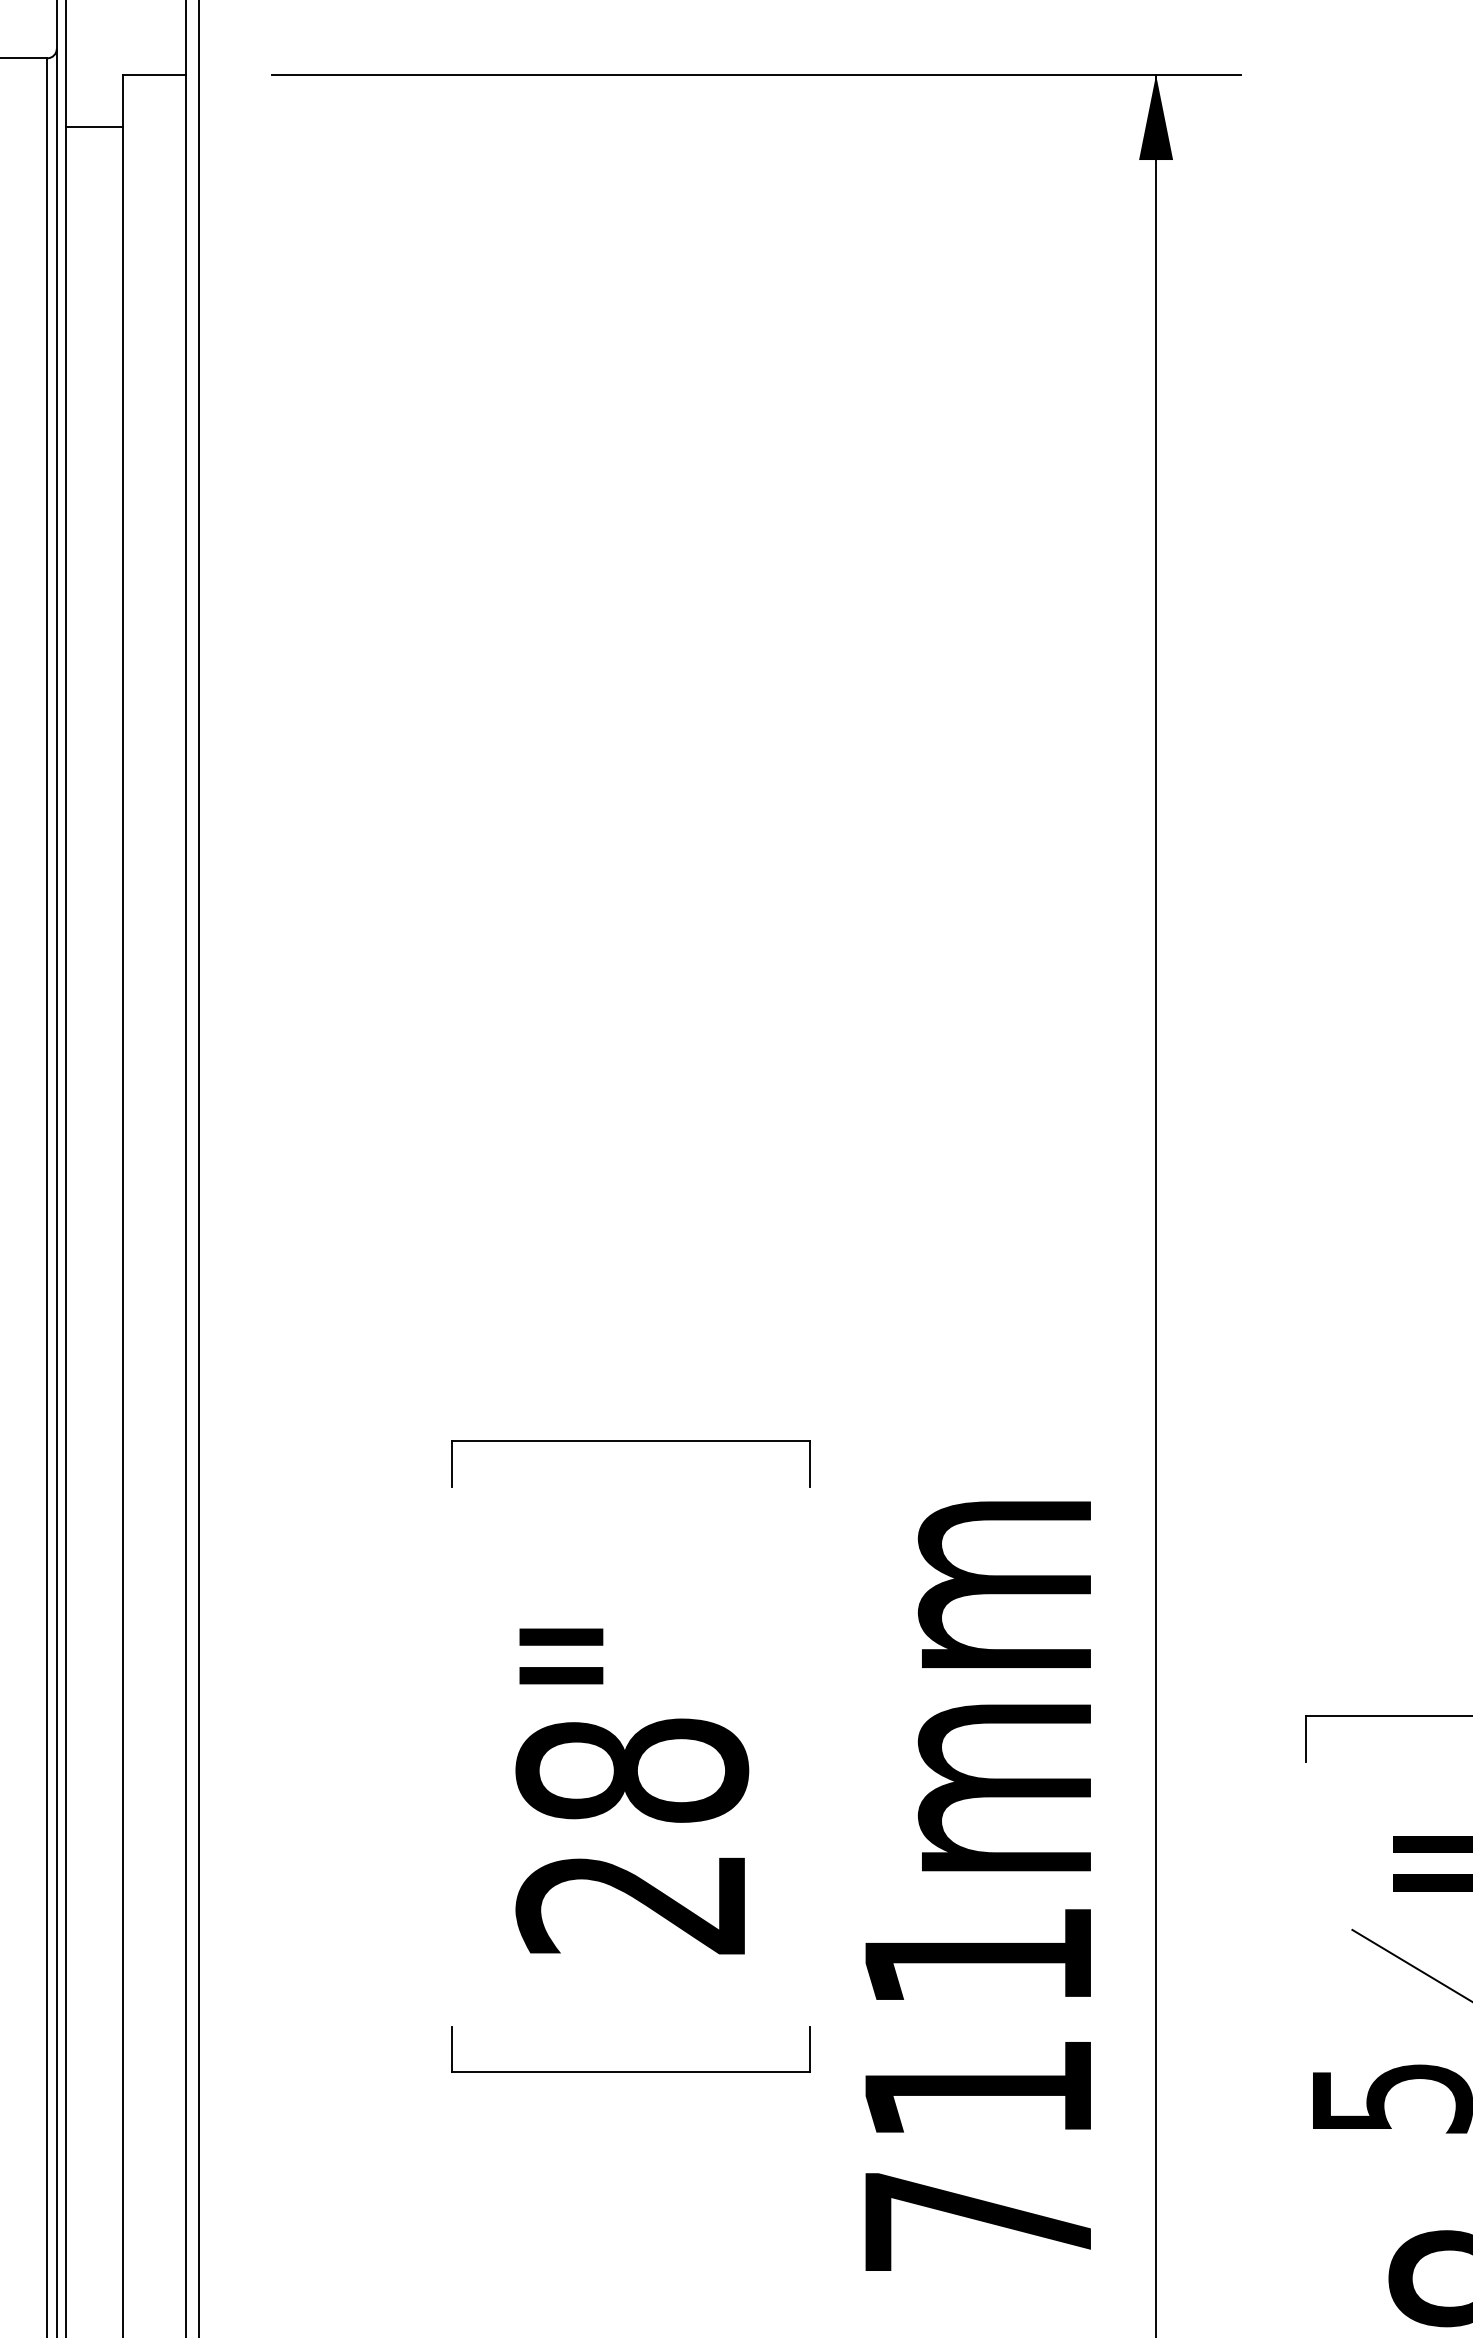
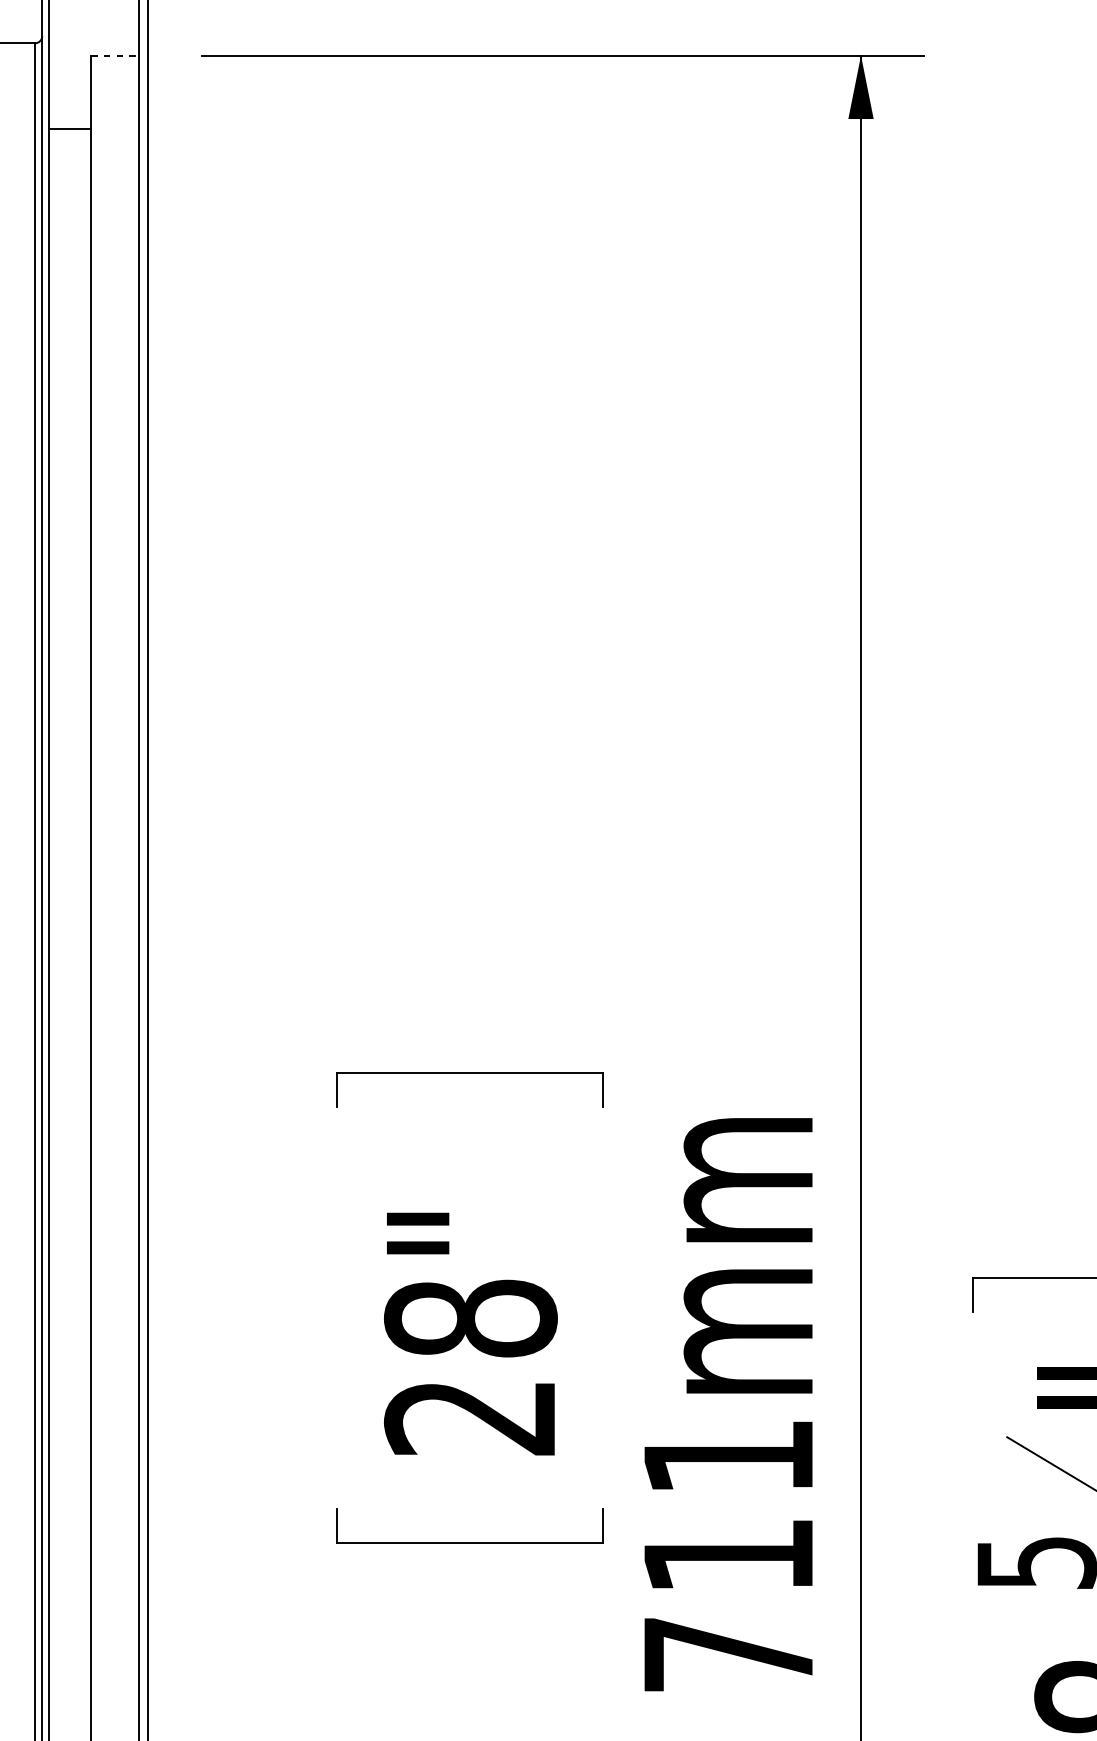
line: (154, 74) -> (115, 55), solid -> dashed
line: (94, 126) -> (70, 129), moved

